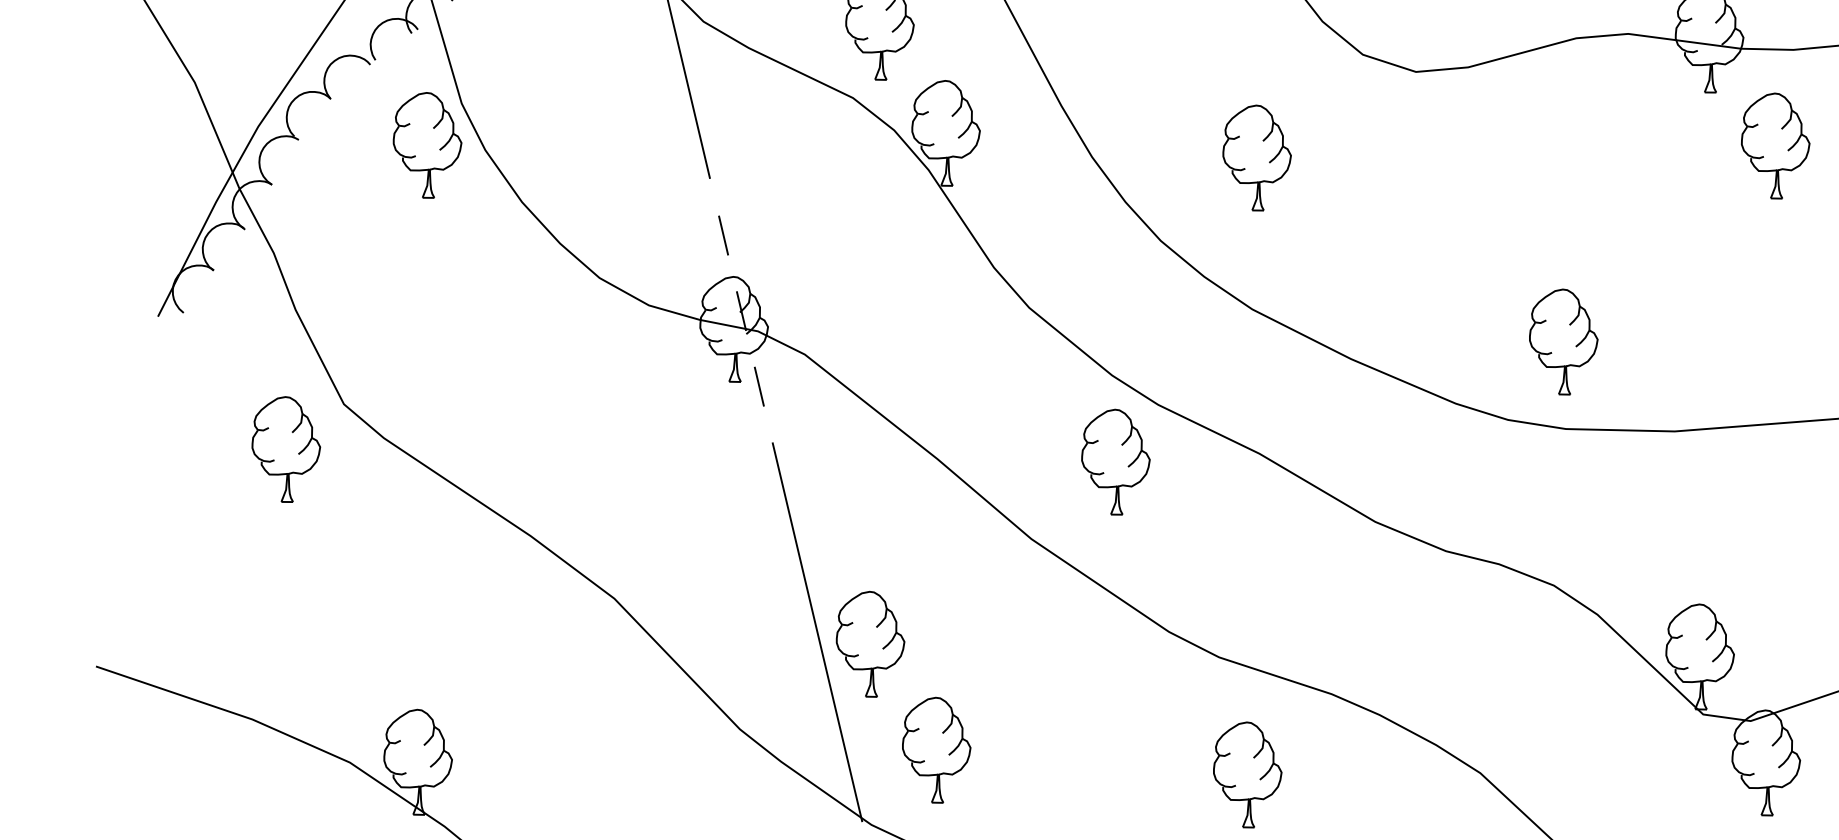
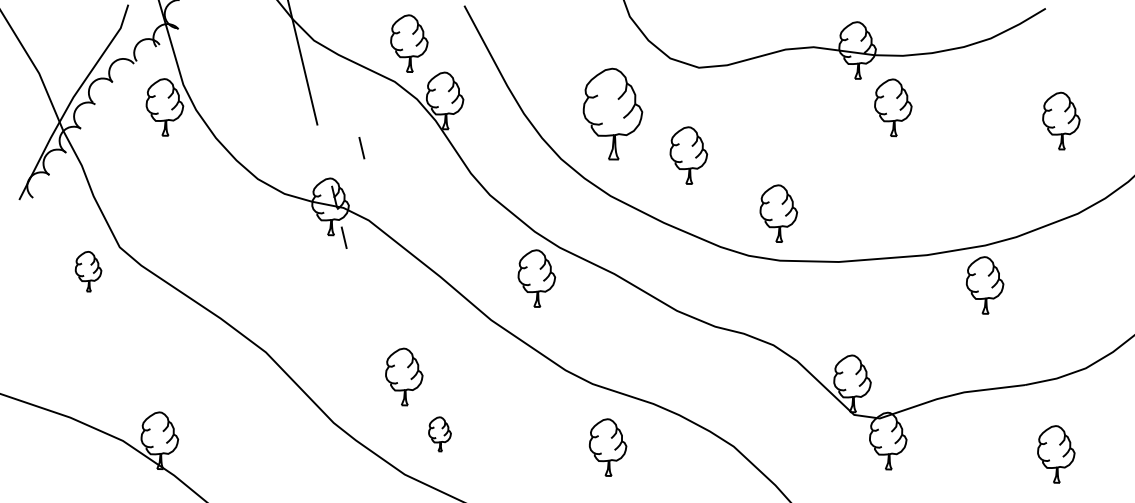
part: (1257, 158) -> (613, 114), size x1.6
part: (1396, 234) -> (688, 155), added
line: (722, 236) -> (361, 148), moved
part: (286, 449) -> (88, 271), size x0.7
line: (817, 632) -> (375, 370), removed
part: (935, 750) -> (439, 434), size x0.6

